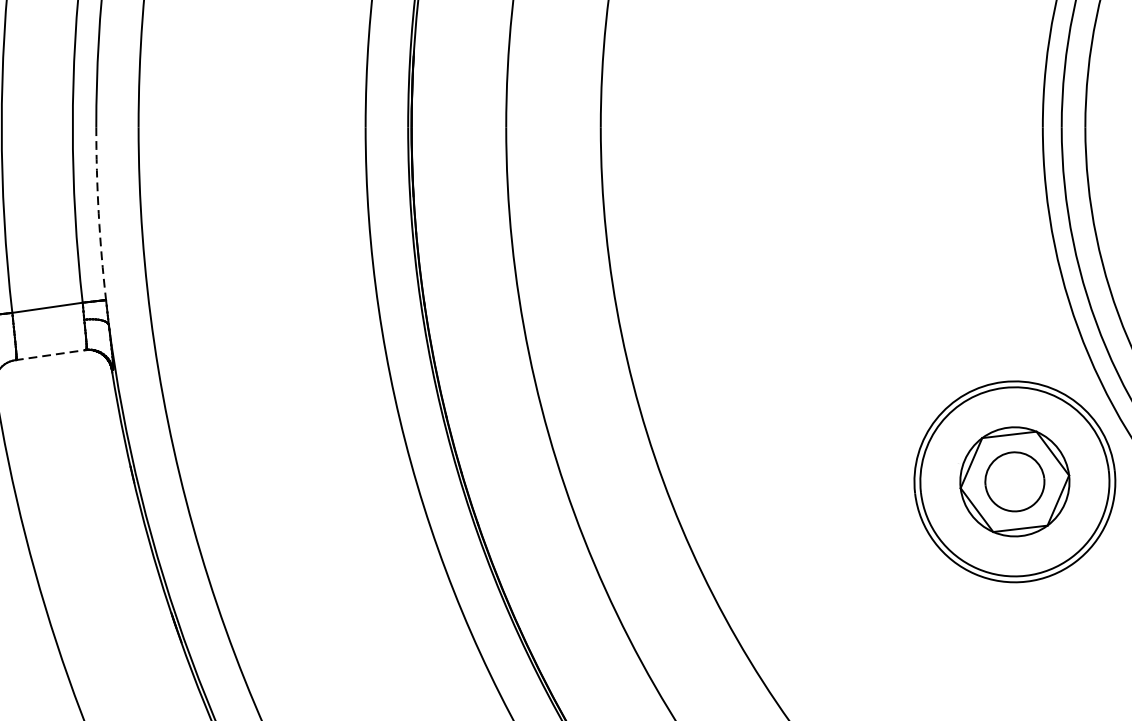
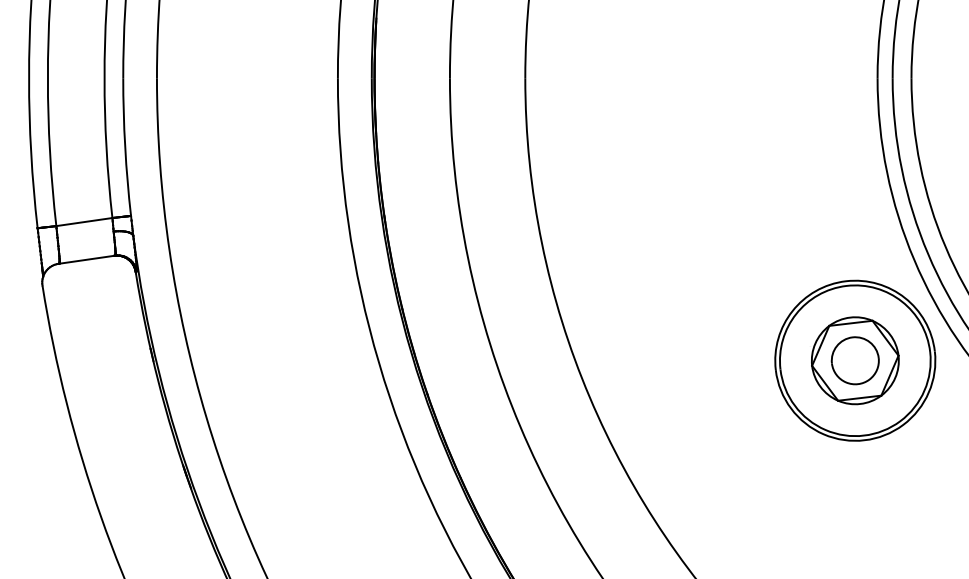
arc: (99, 214) -> (125, 147), dashed -> solid
line: (50, 354) -> (86, 259), dashed -> solid

